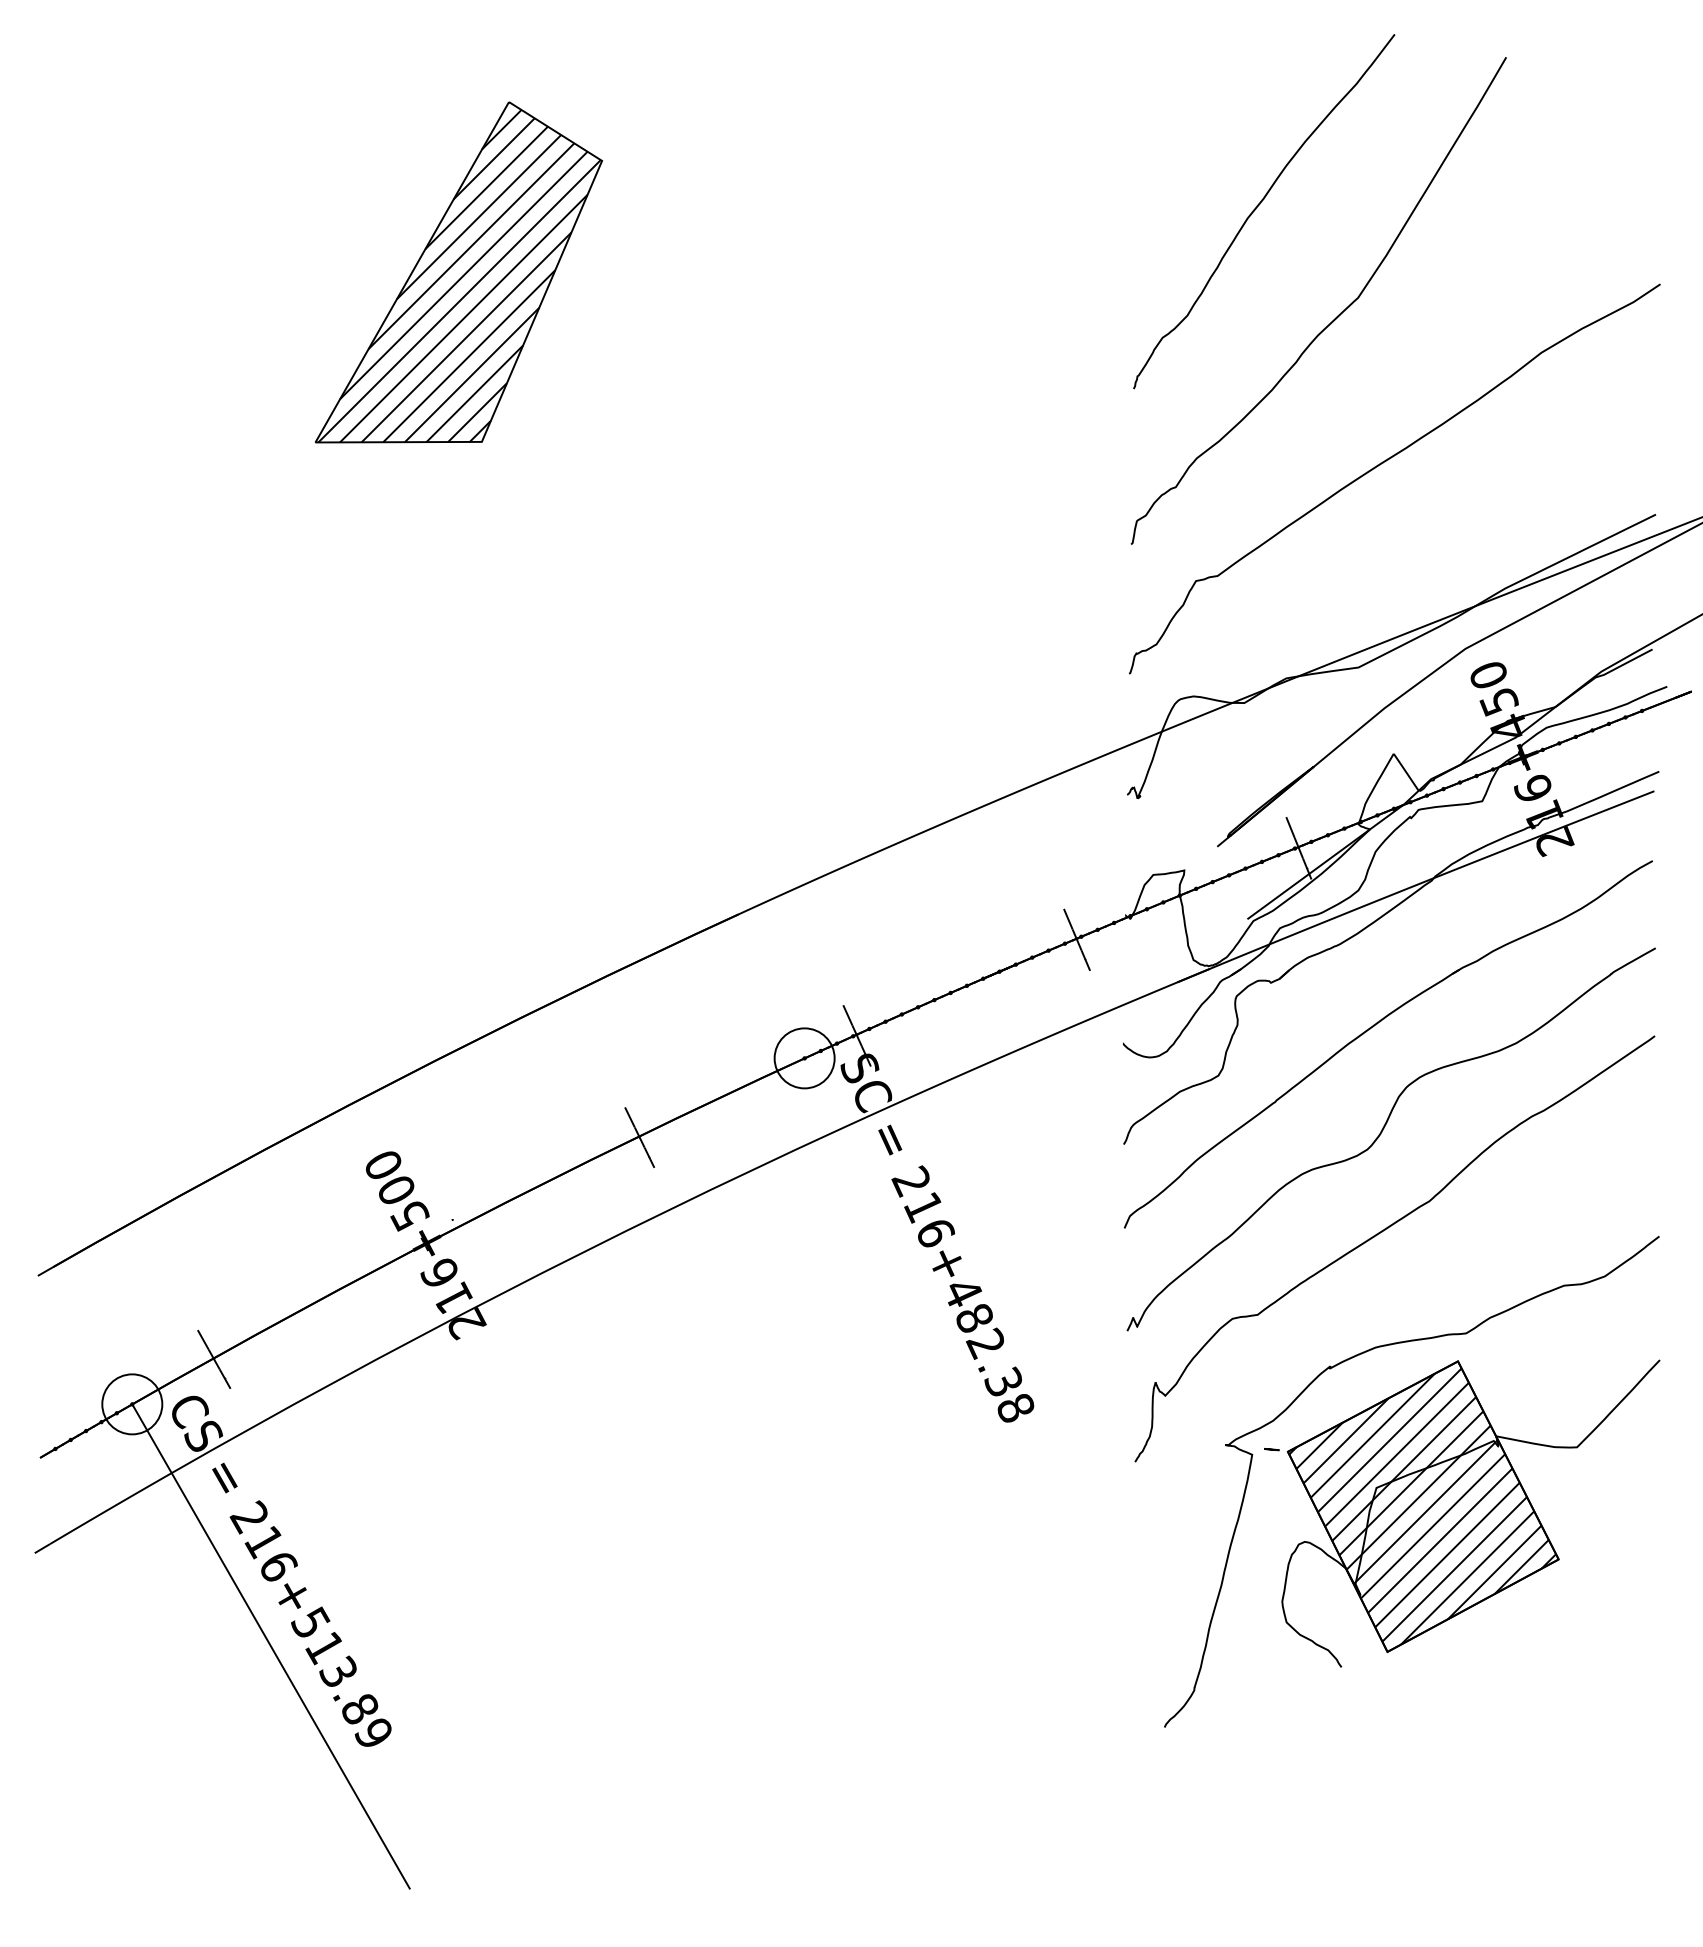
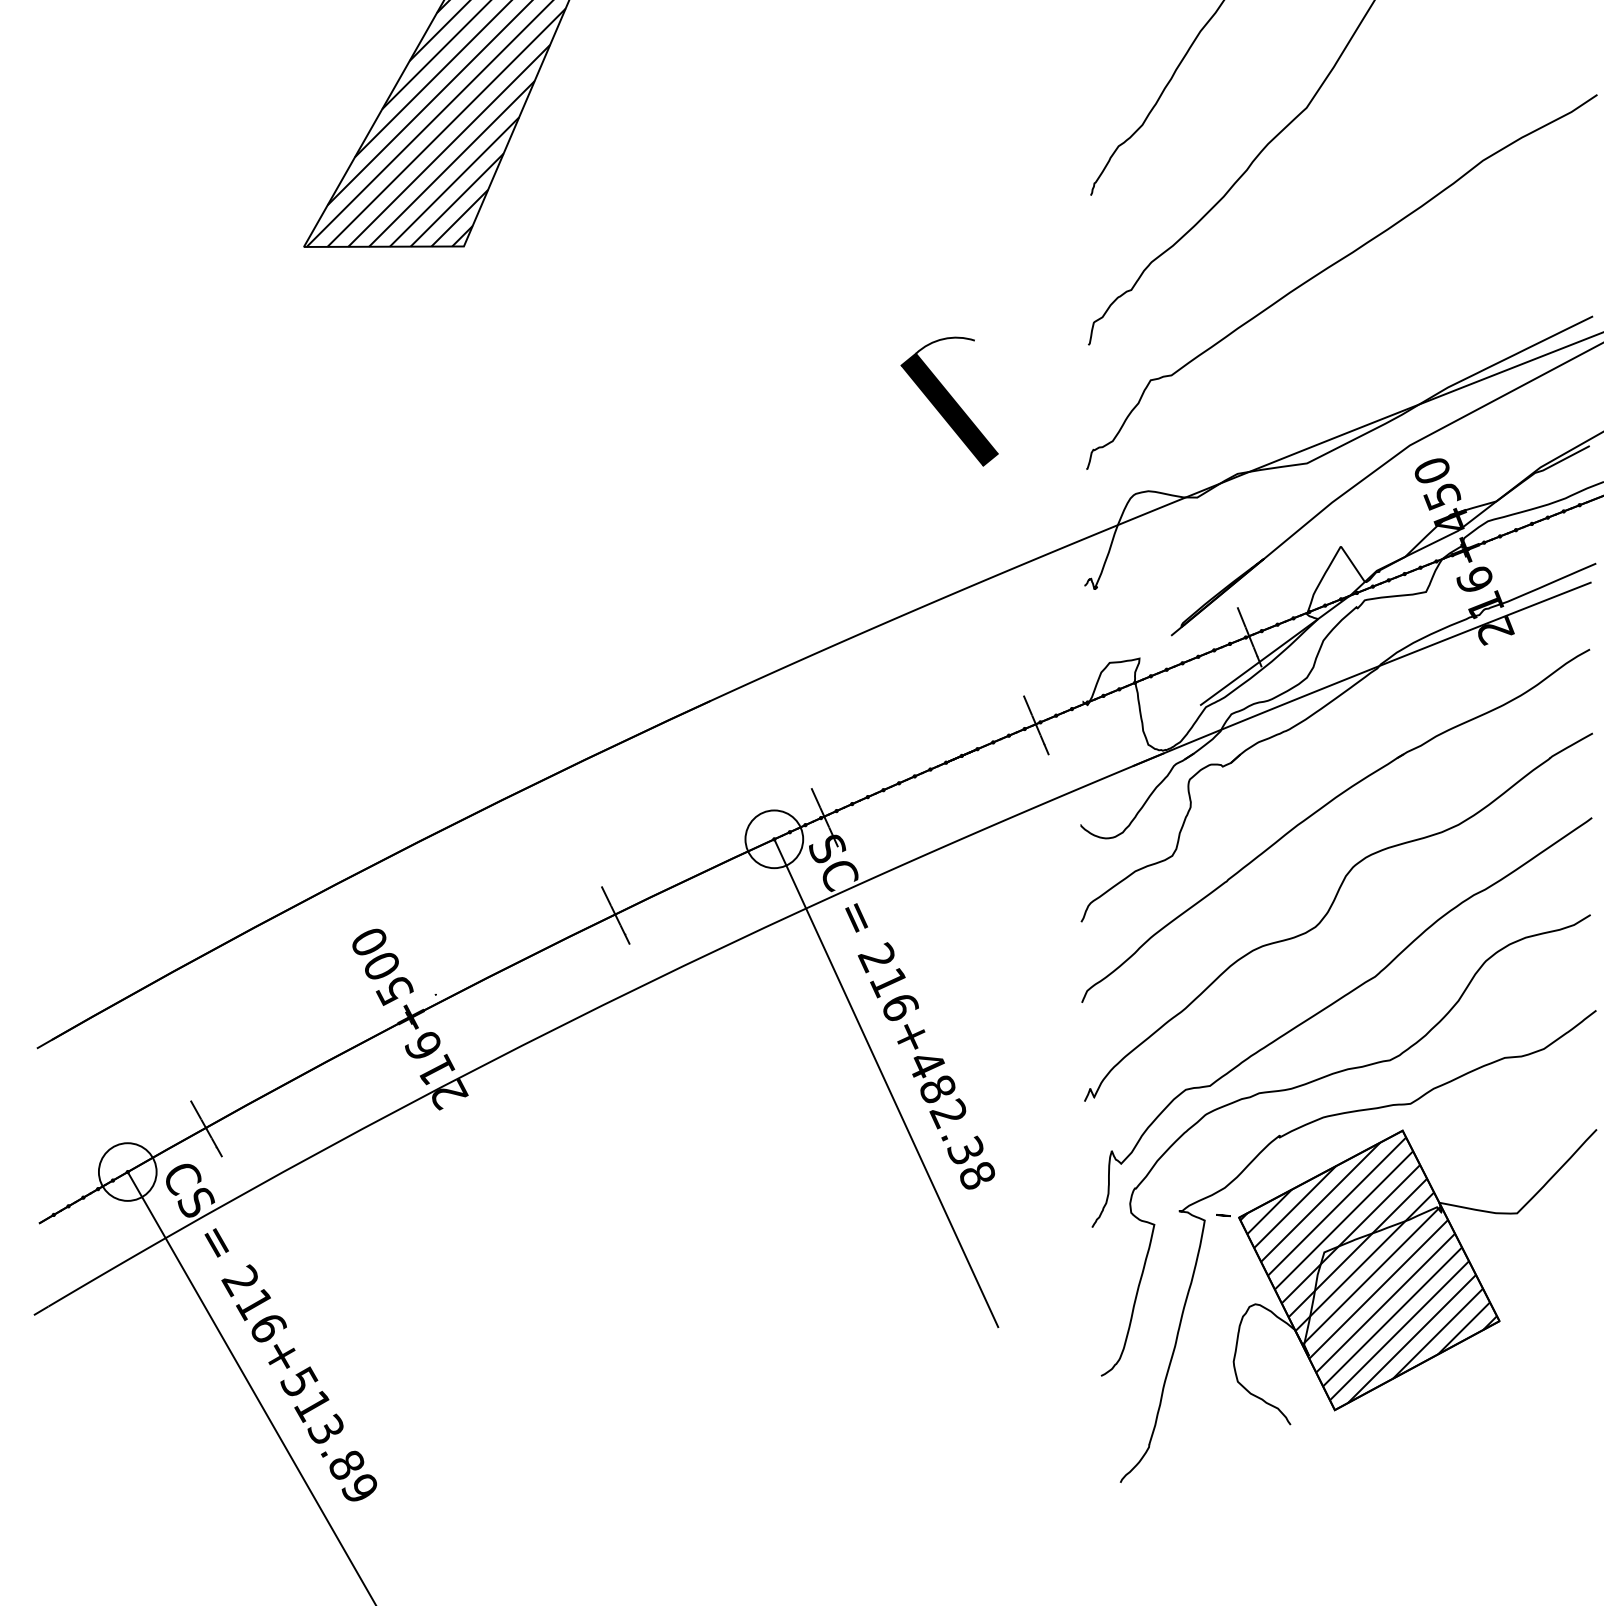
part: (986, 602) -> (949, 400), added
curve: (1369, 1309) -> (1317, 1080), added
line: (920, 1311) -> (885, 1082), added

